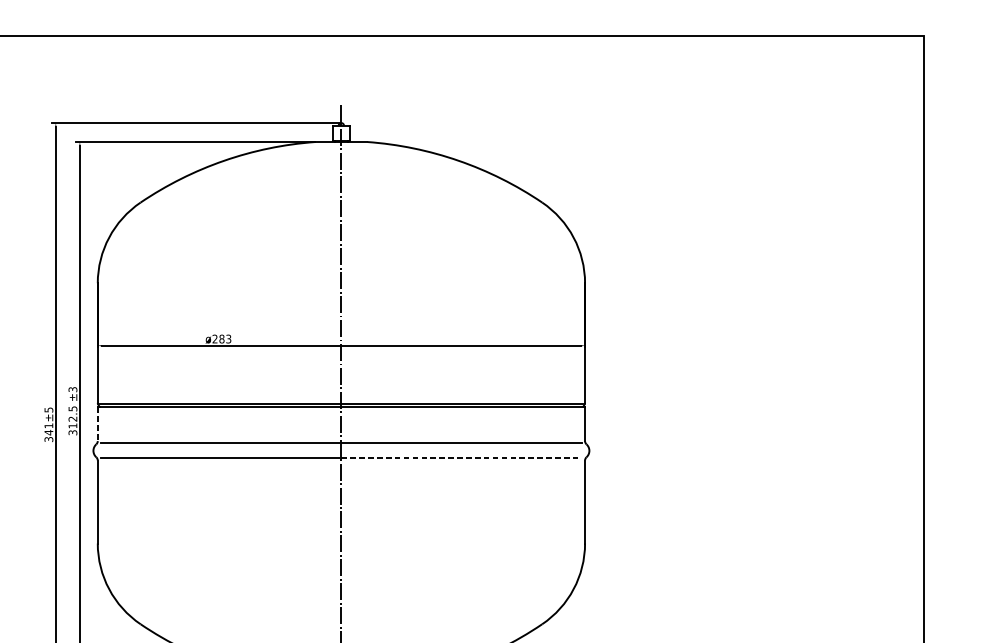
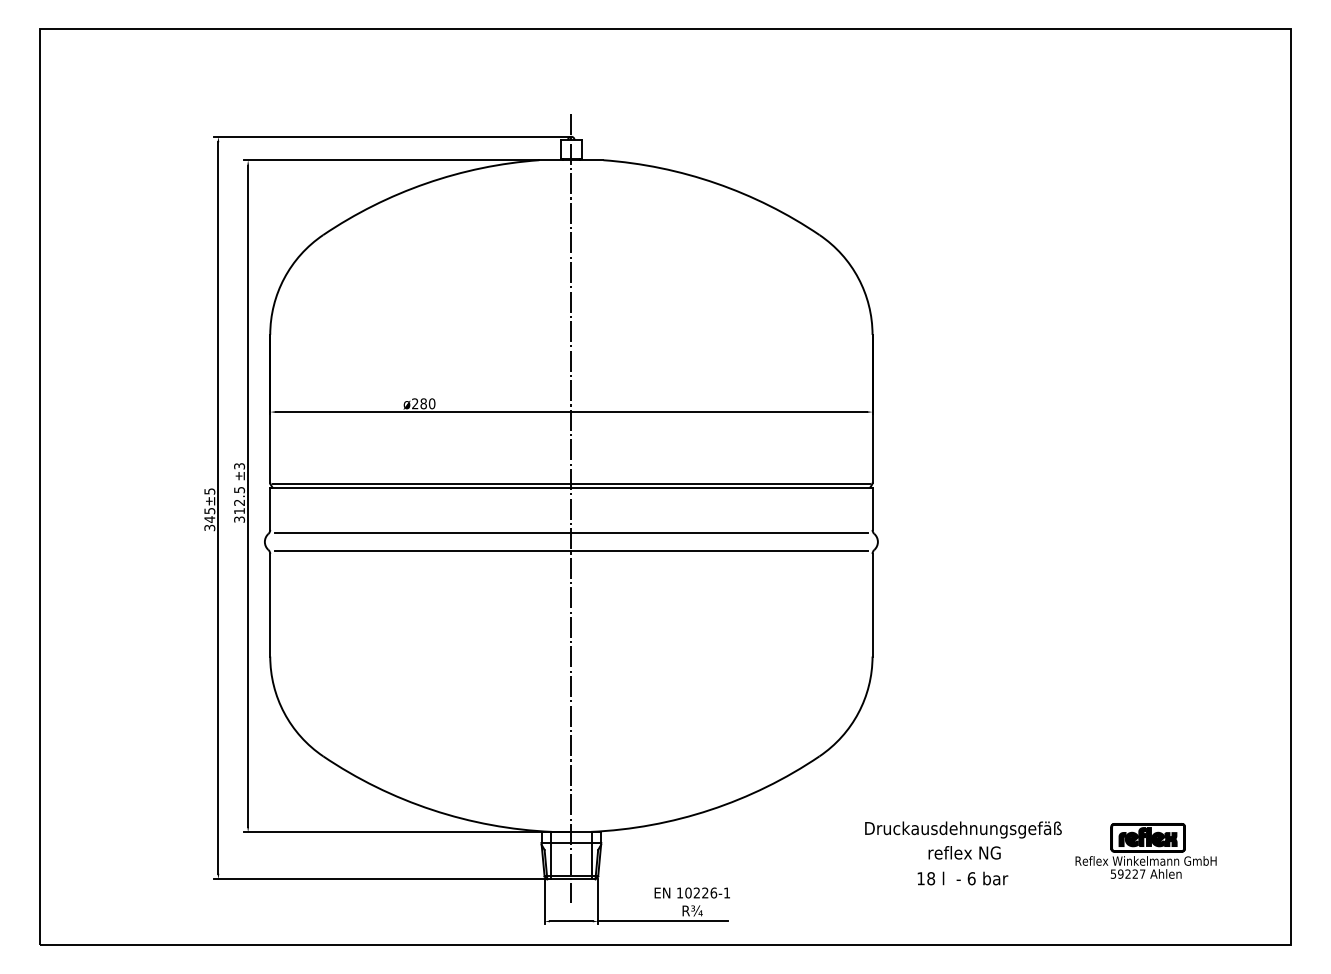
text: (228, 338) -> (431, 403), ø283 -> ø280
line: (98, 424) -> (270, 509), dashed -> solid
text: (48, 426) -> (209, 511), 341 -> 345
line: (462, 458) -> (720, 551), dashed -> solid

